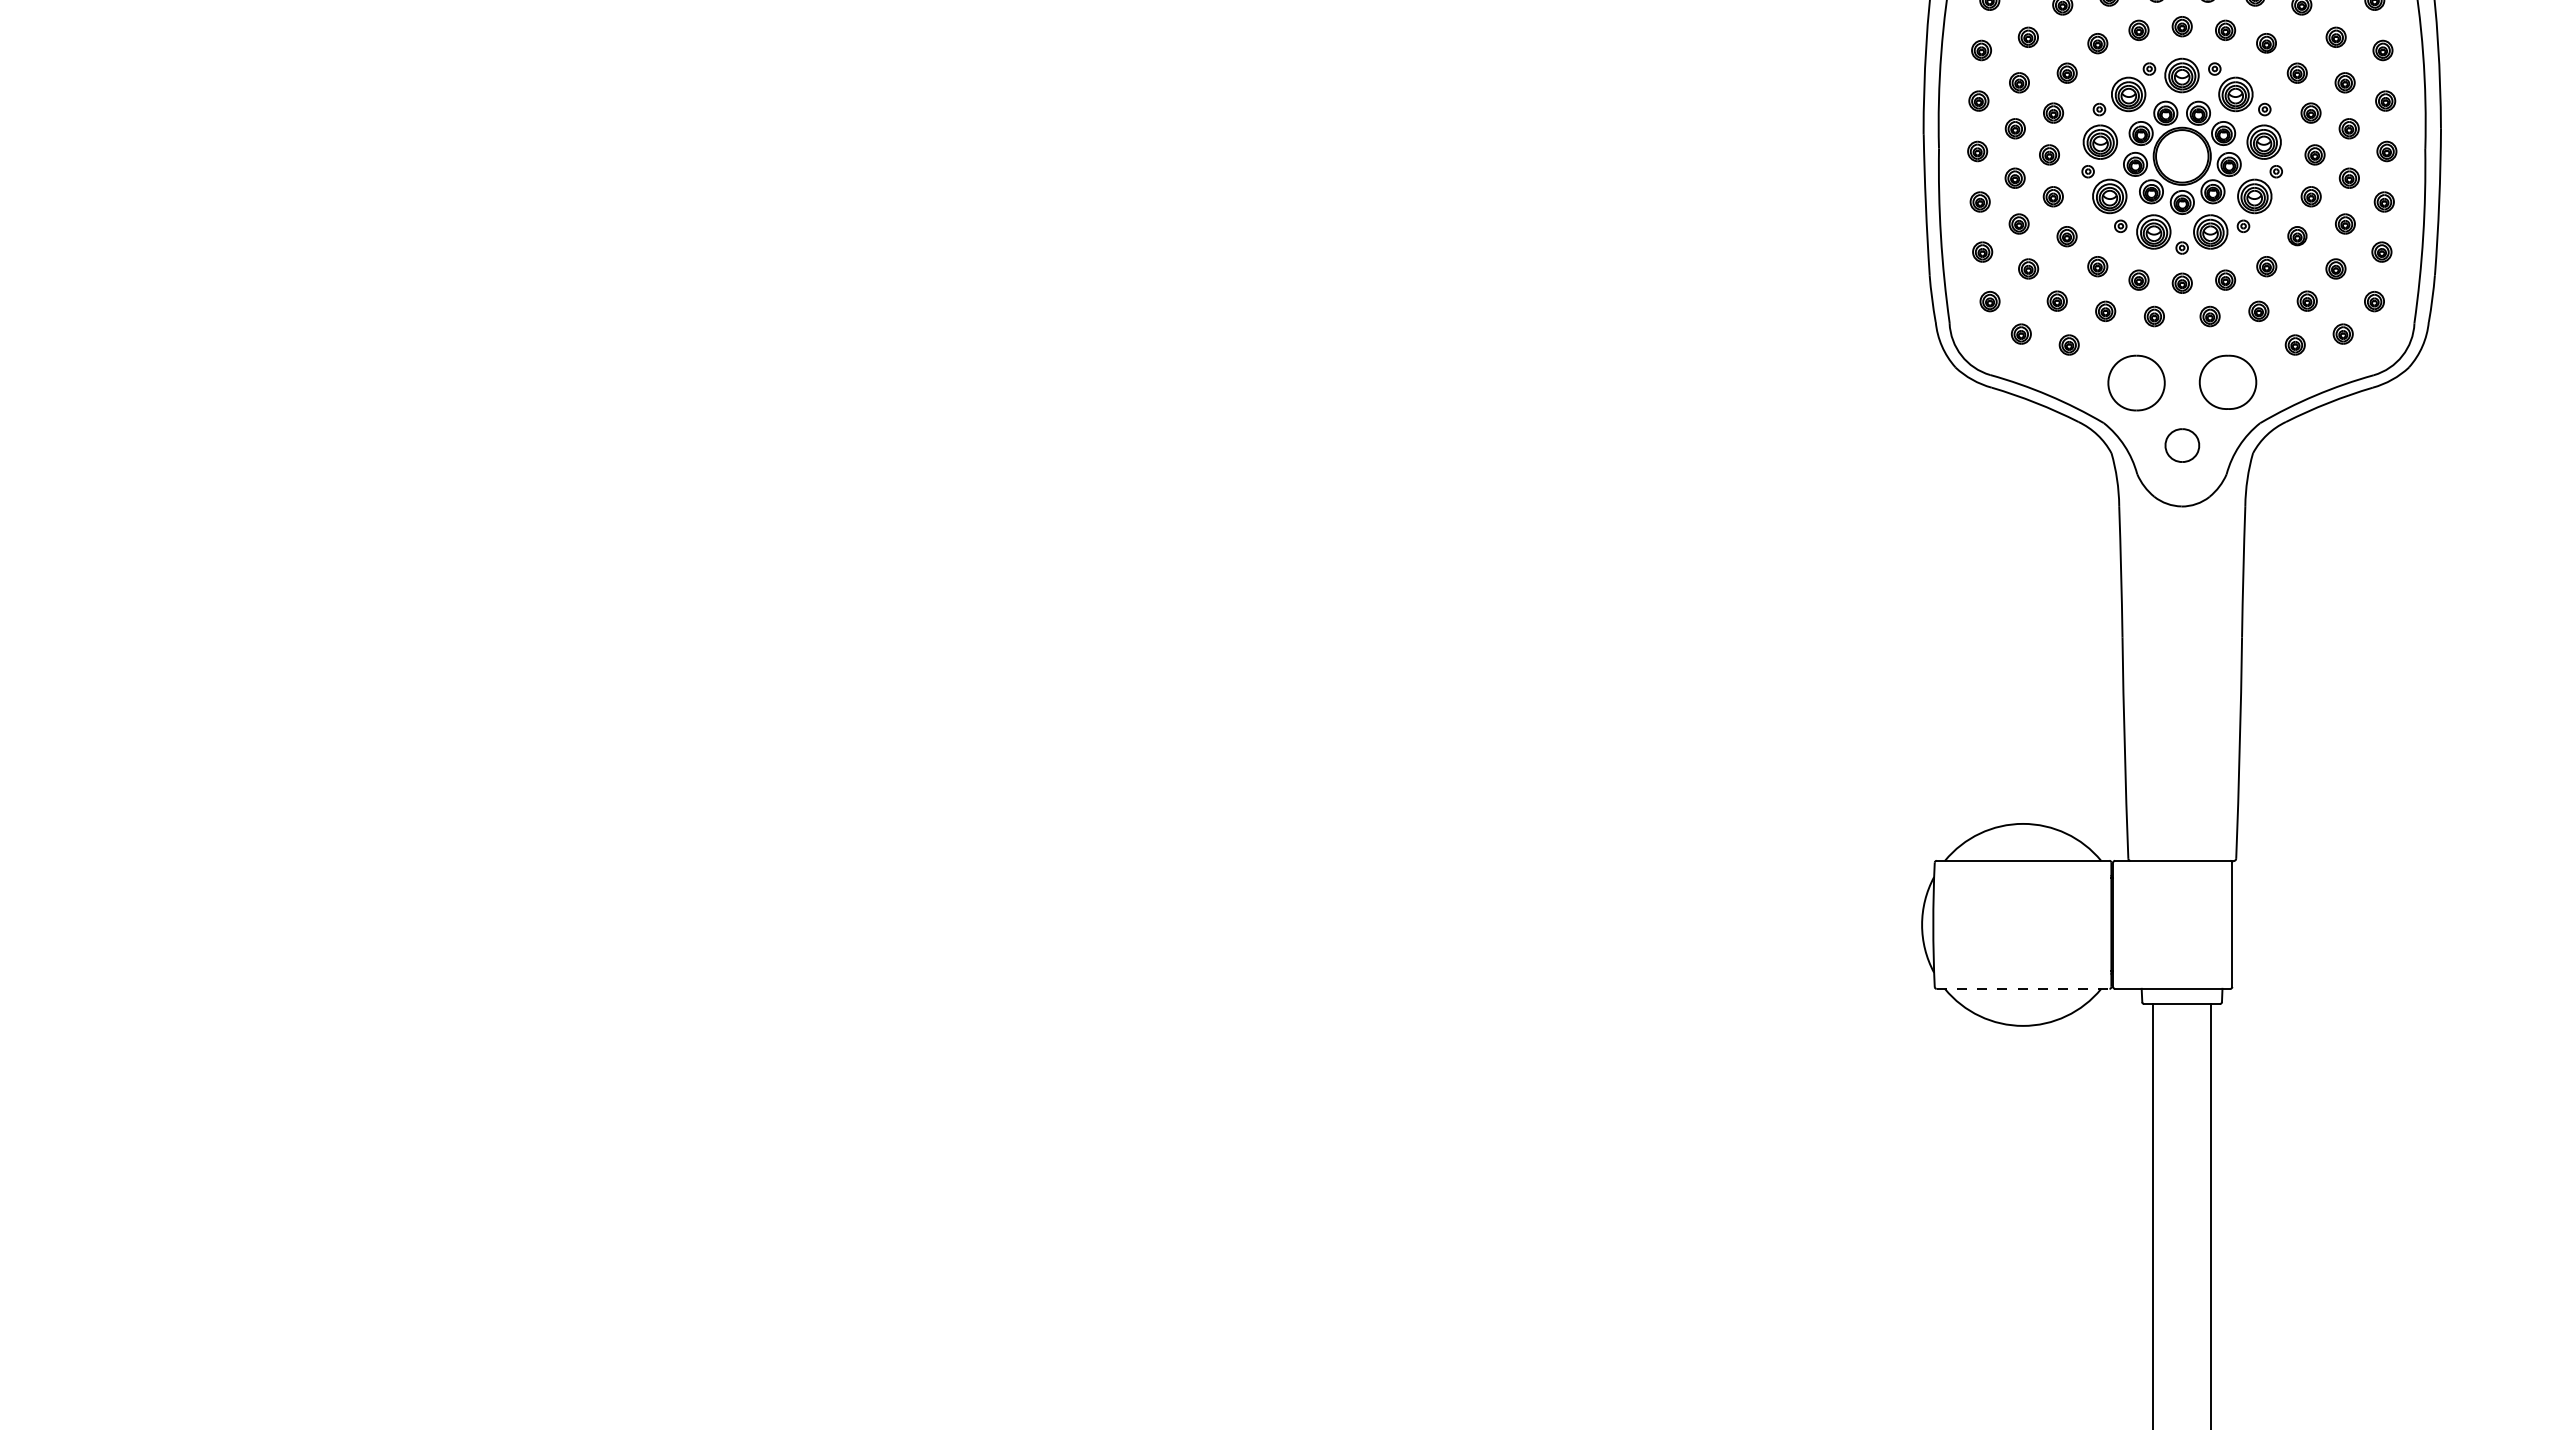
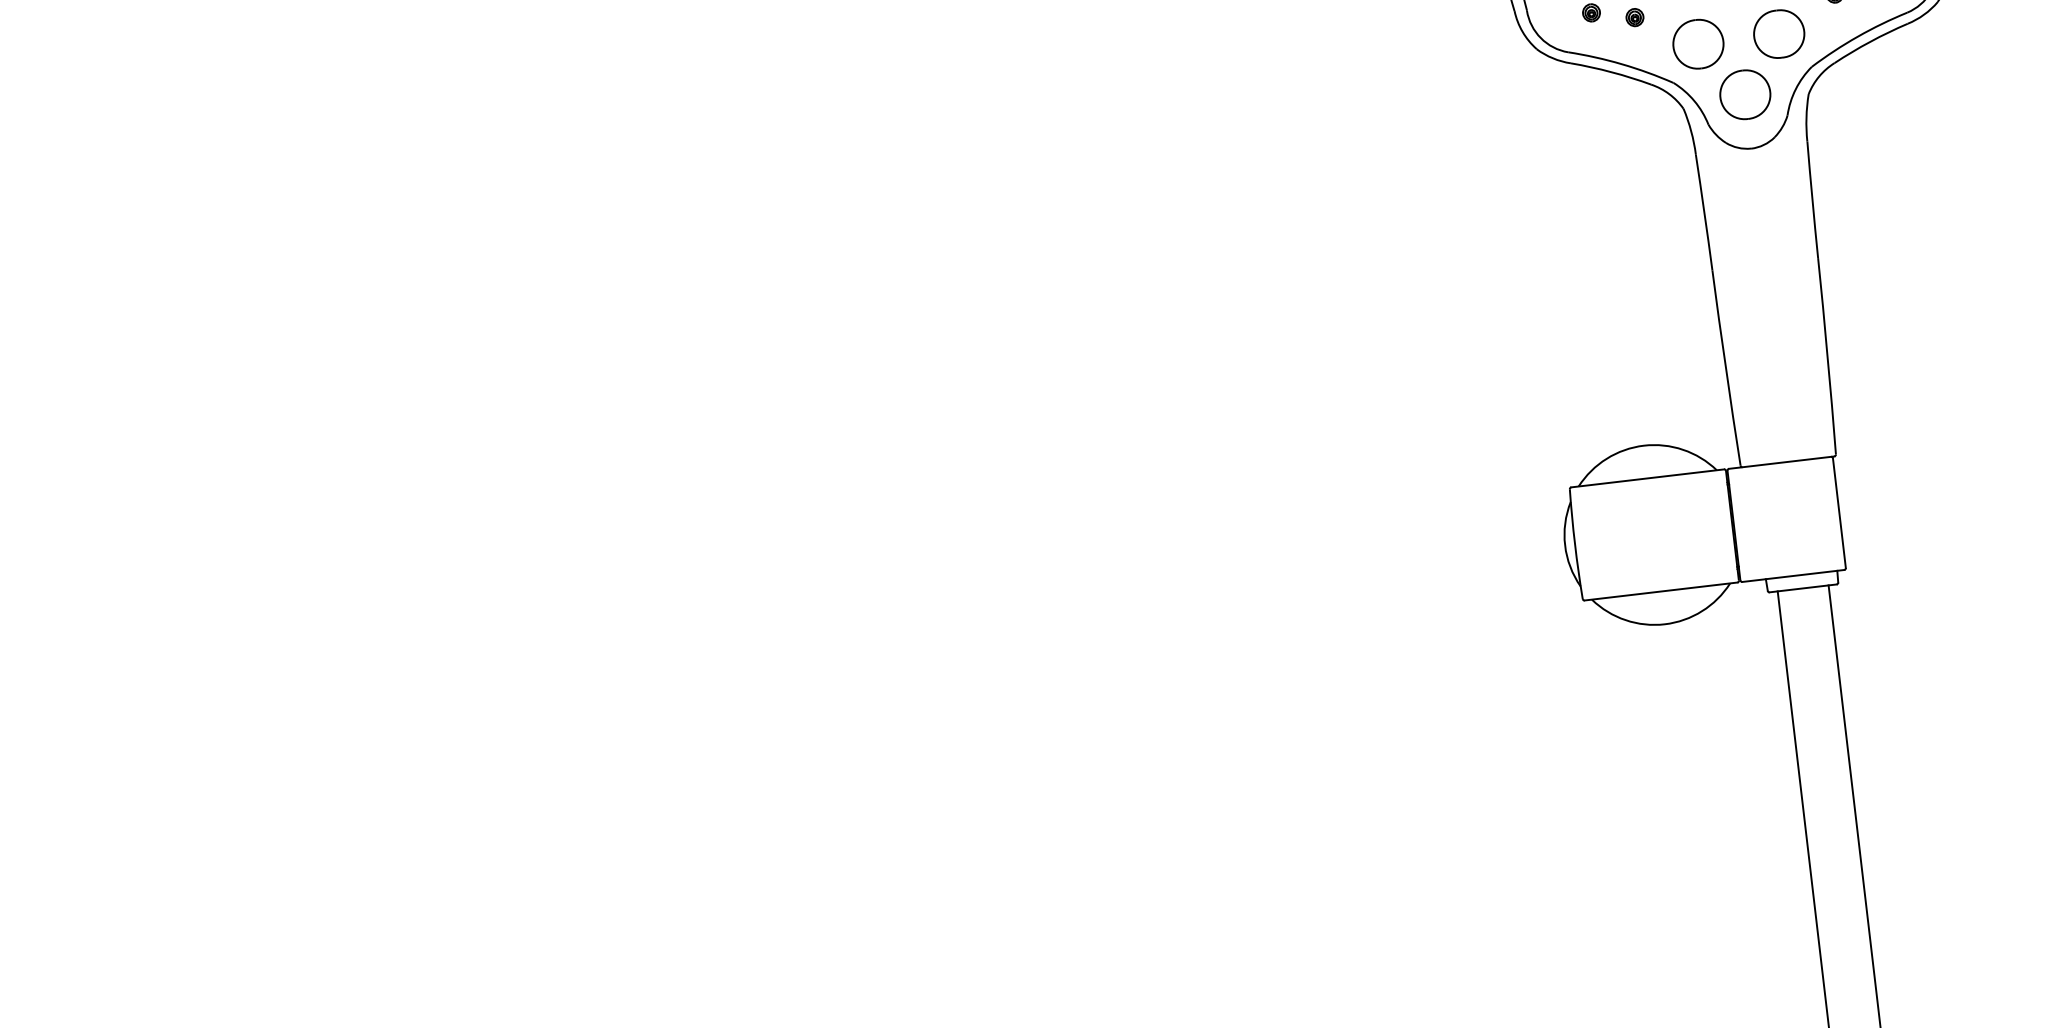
part: (2182, 445) -> (1745, 94), size x1.67
line: (2023, 988) -> (1661, 591), dashed -> solid

